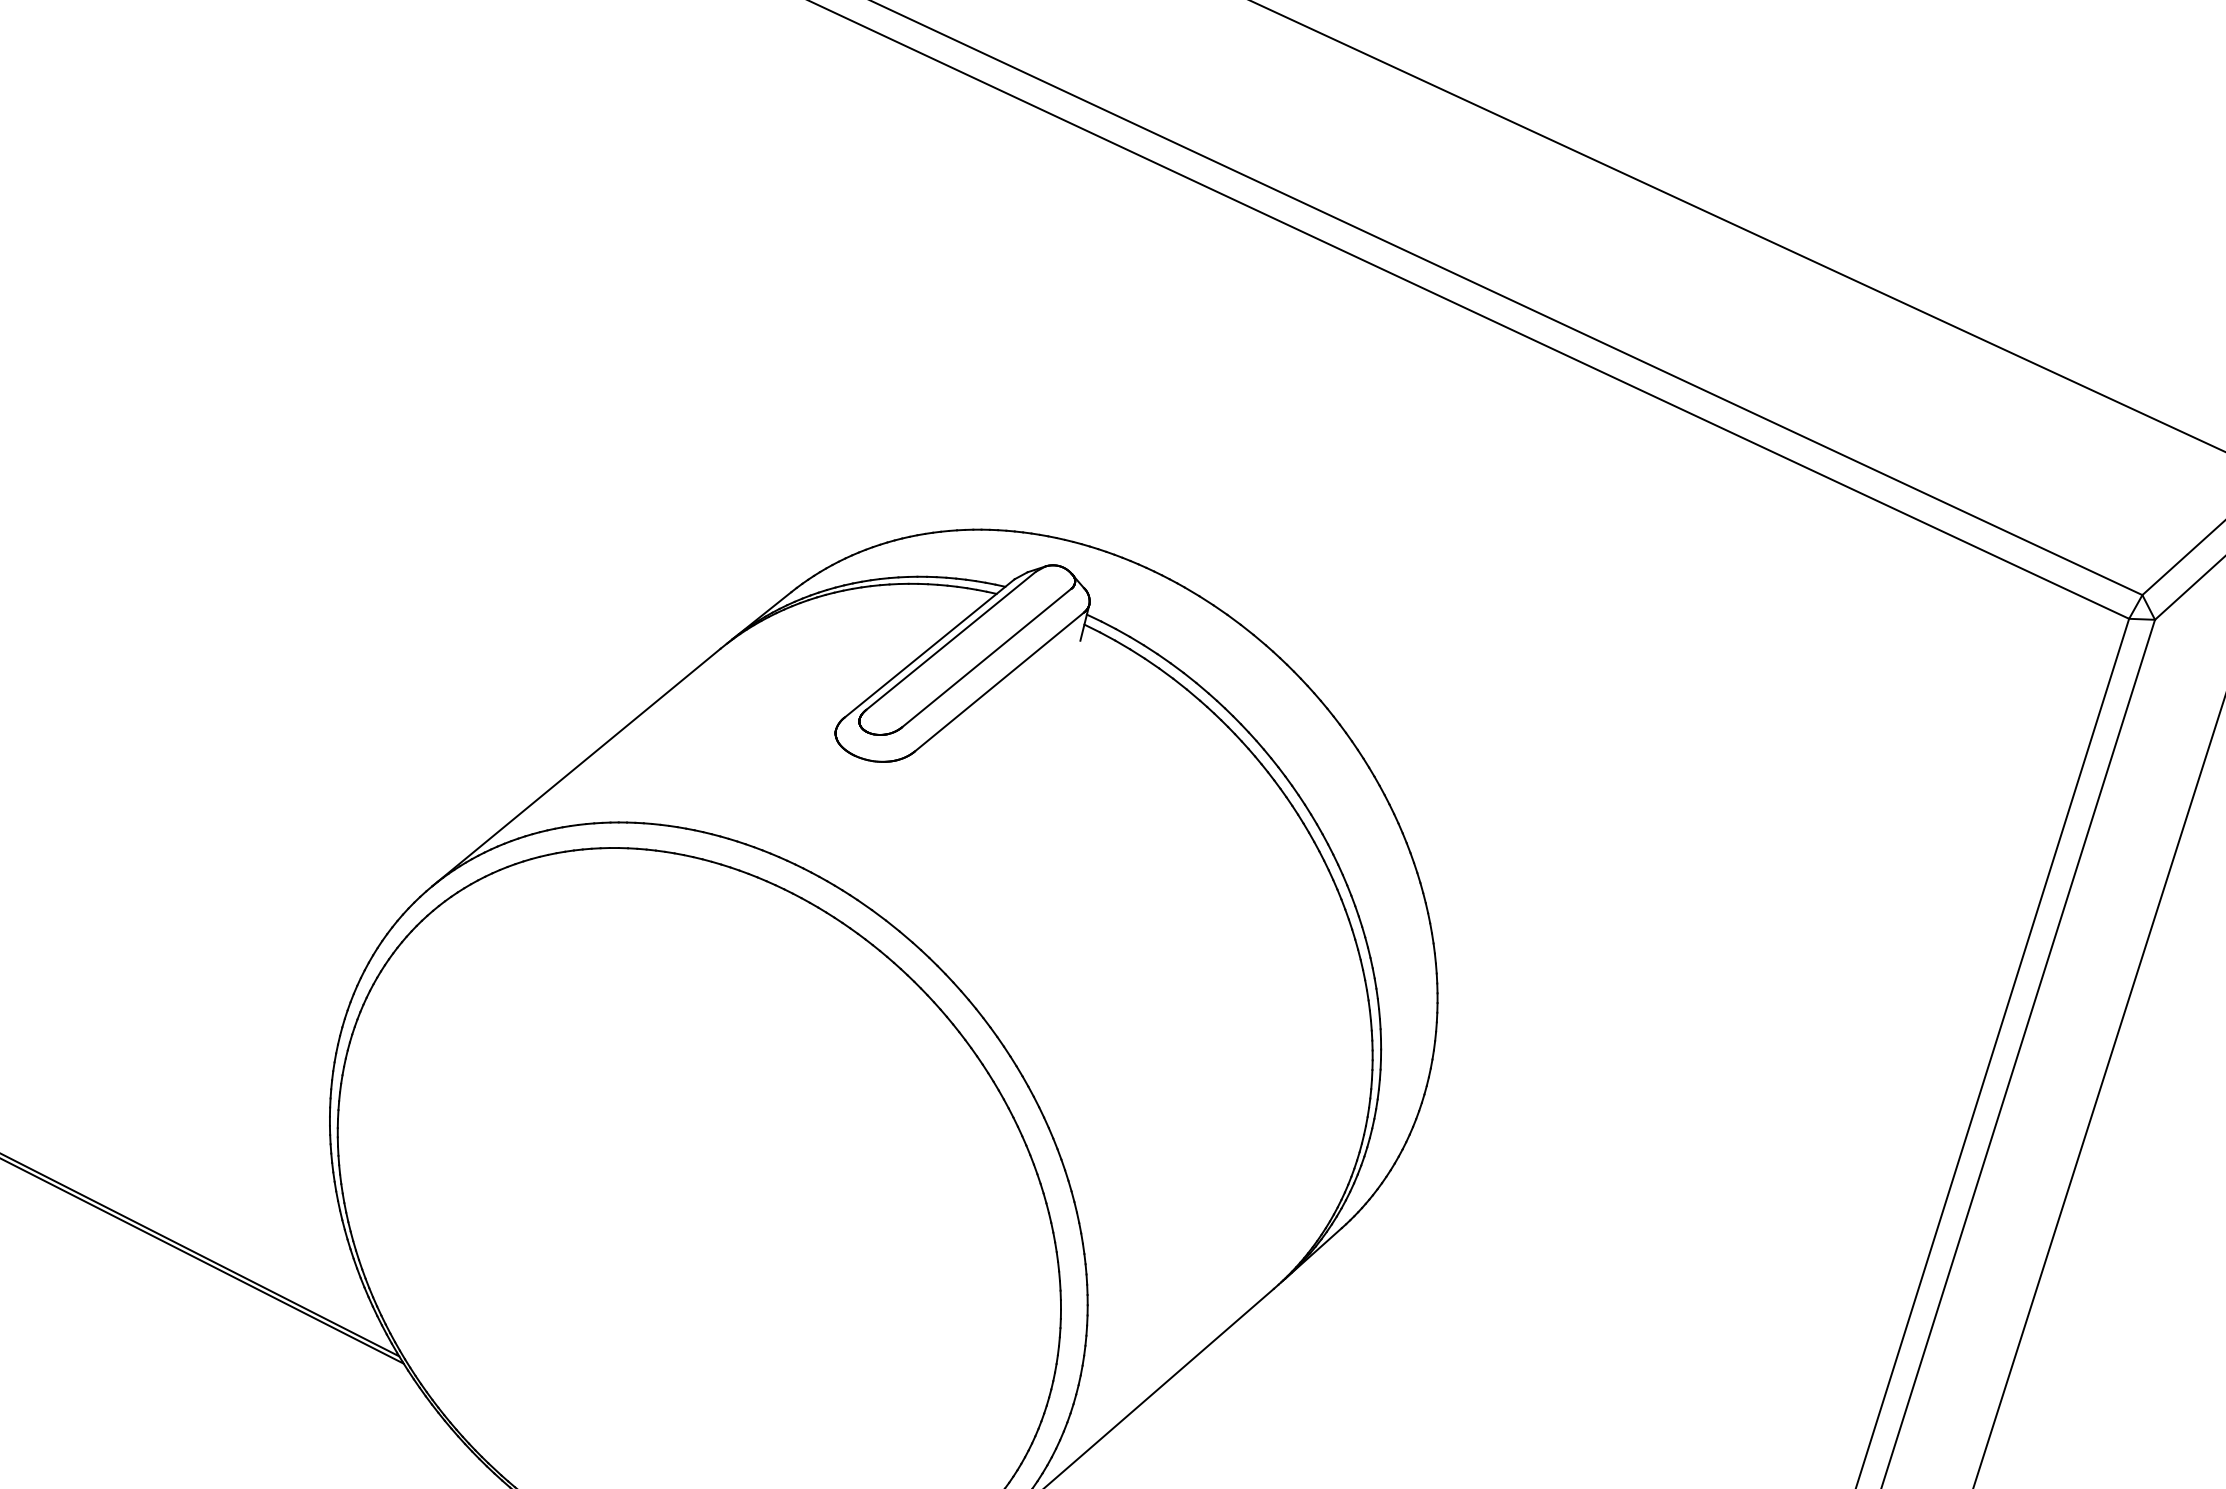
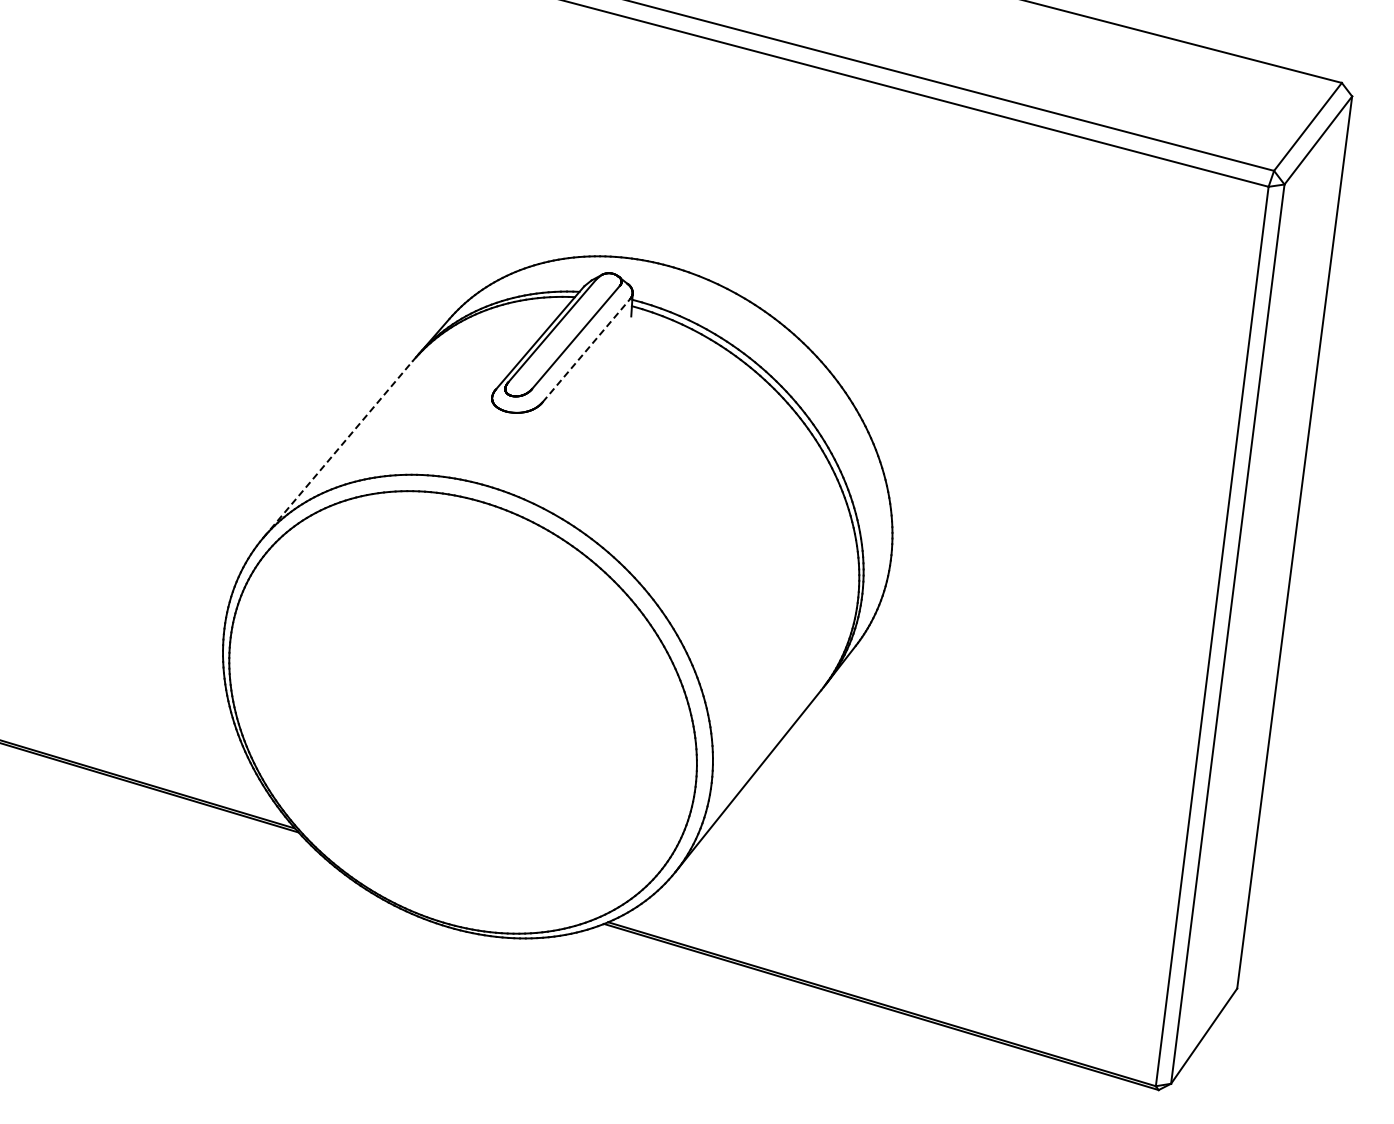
line: (999, 681) -> (586, 350), solid -> dashed
line: (575, 767) -> (337, 449), solid -> dashed

